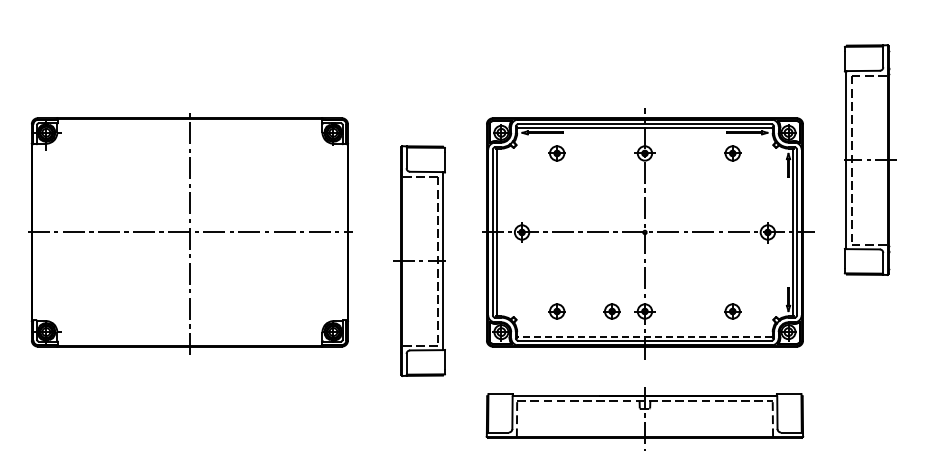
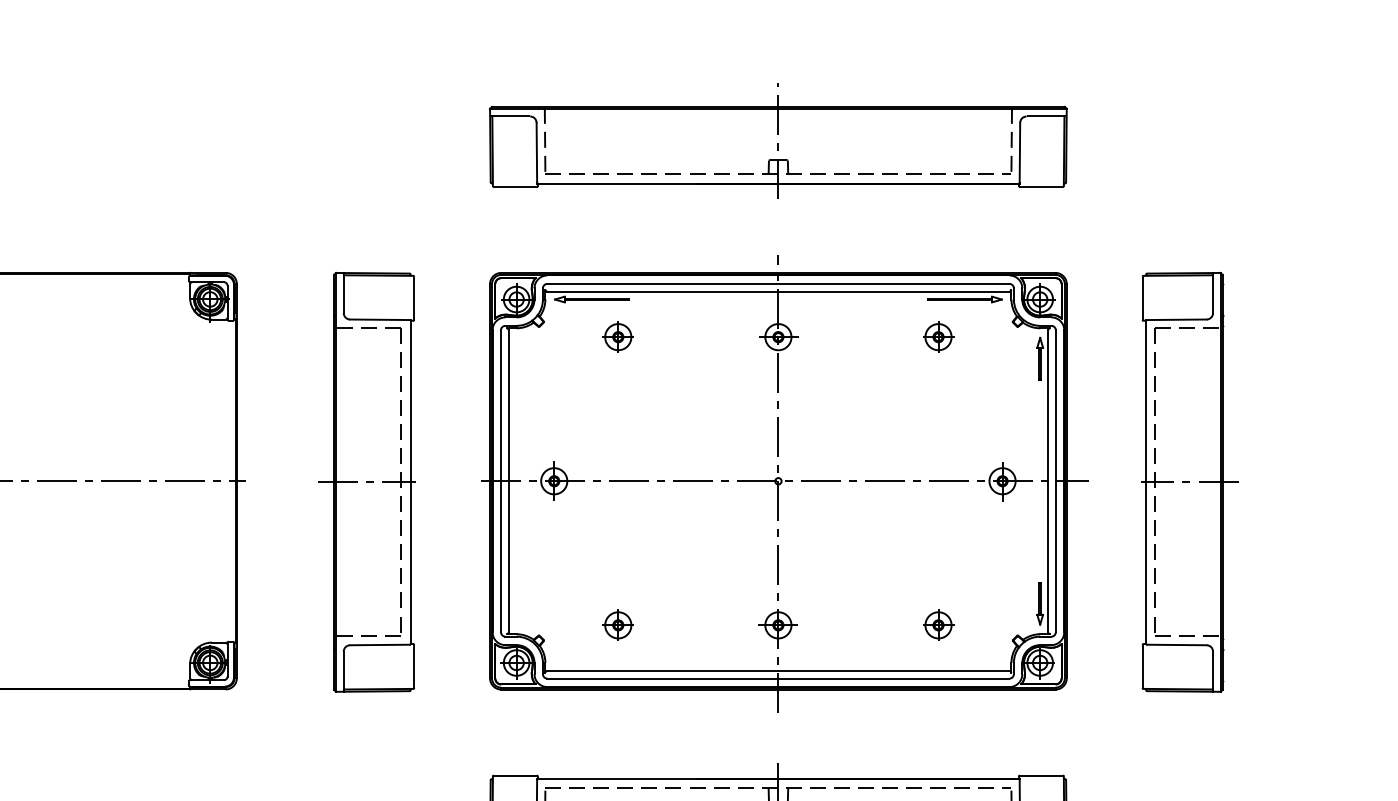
part: (644, 45) -> (777, 140), added
part: (869, 159) -> (1187, 481), moved
part: (419, 260) -> (367, 481), moved
part: (611, 311) -> (717, 625), removed
line: (644, 336) -> (777, 670), dashed -> solid

